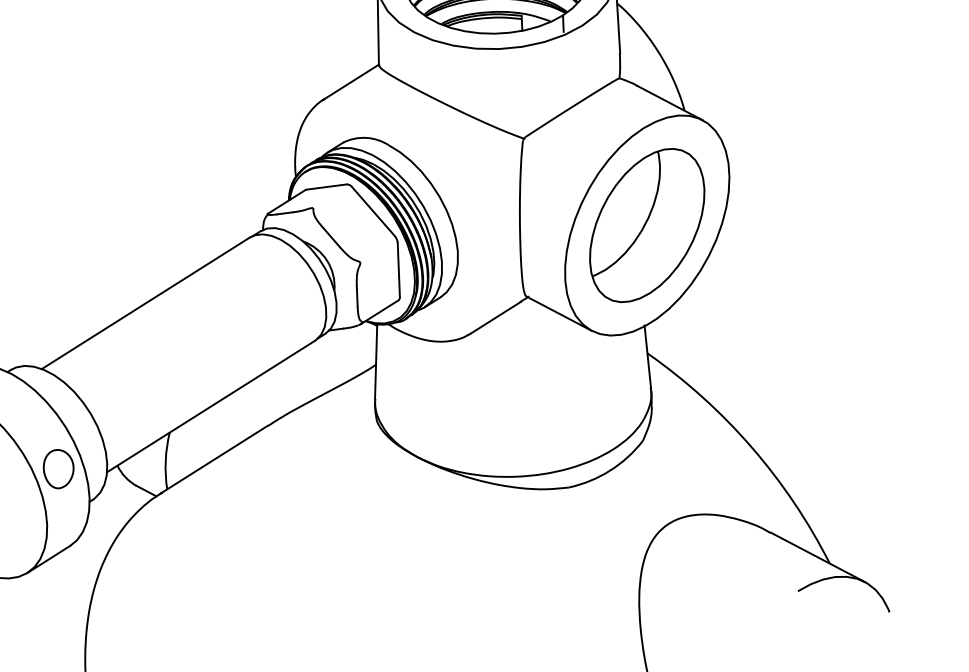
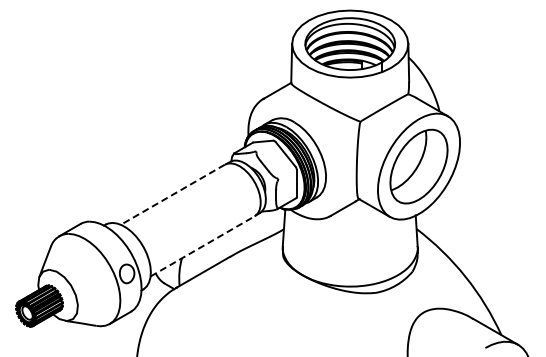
line: (145, 304) -> (172, 195), solid -> dashed
line: (212, 406) -> (203, 246), solid -> dashed

